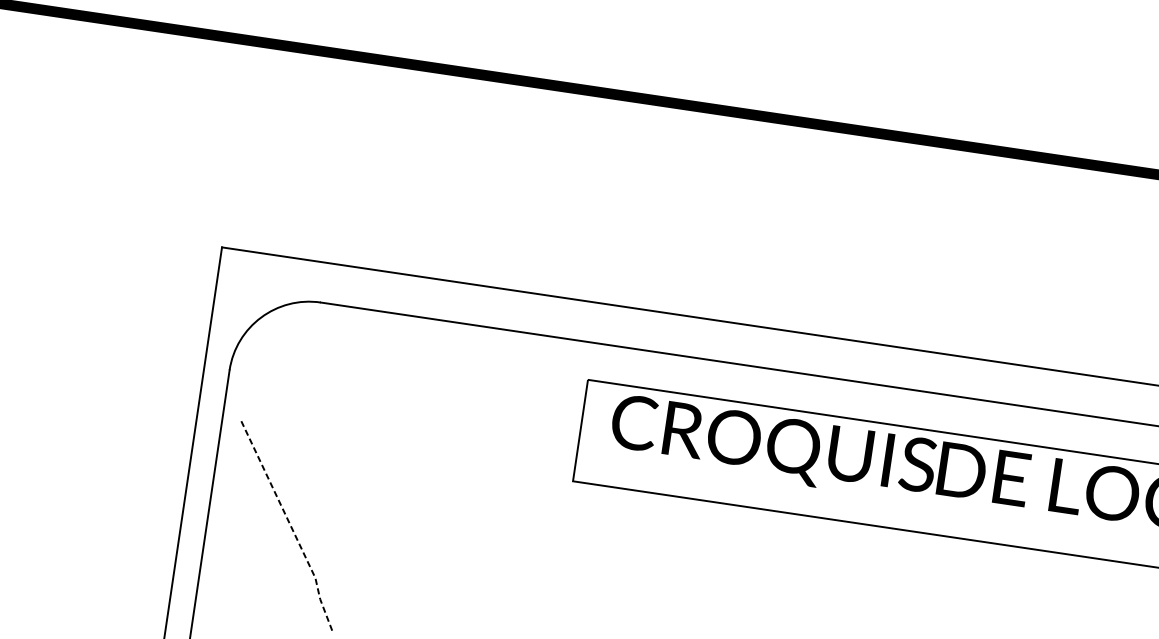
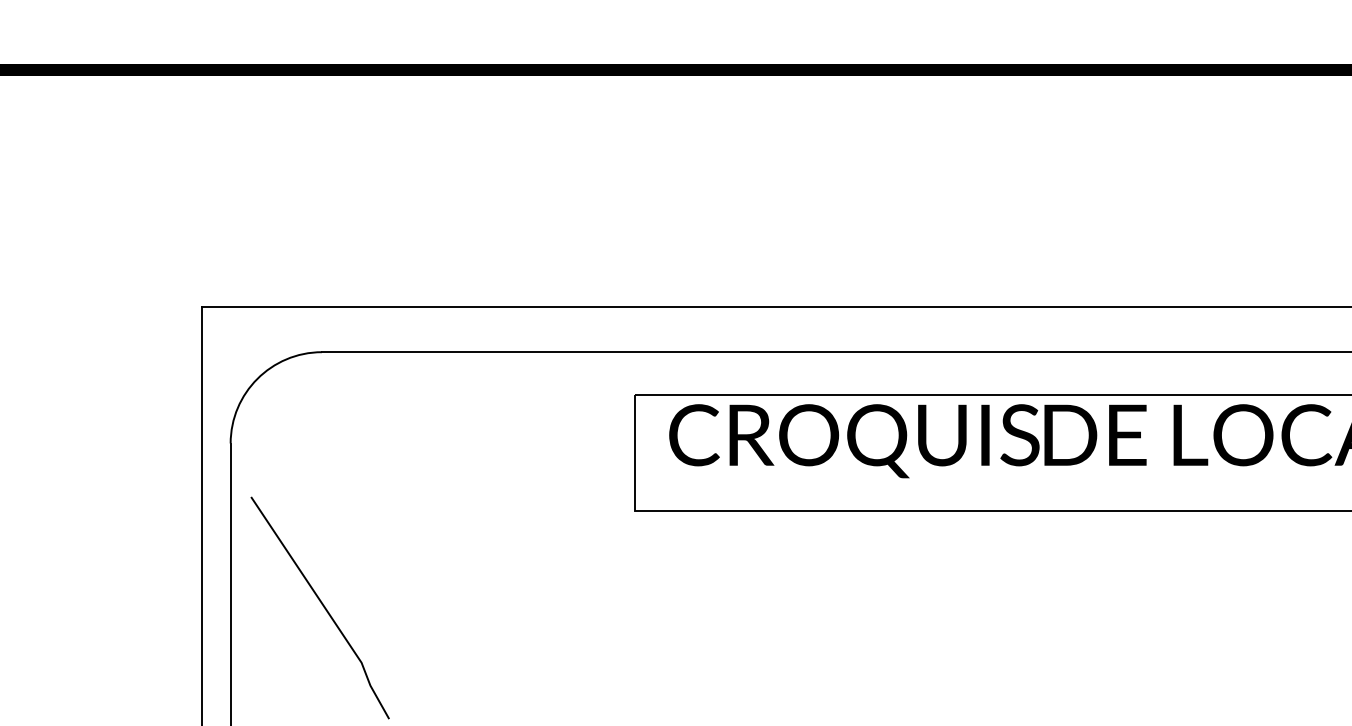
line: (290, 525) -> (324, 607), dashed -> solid

